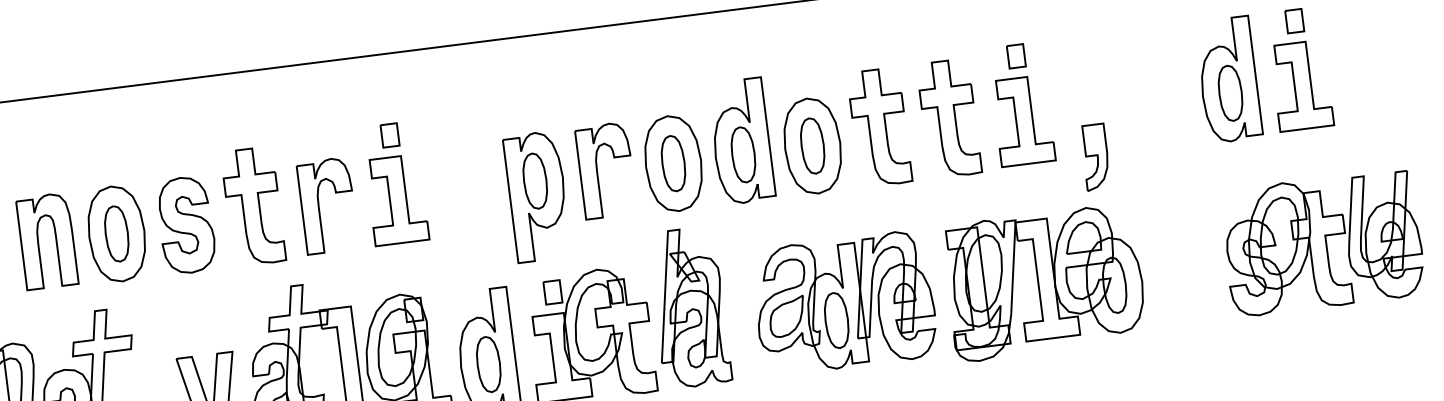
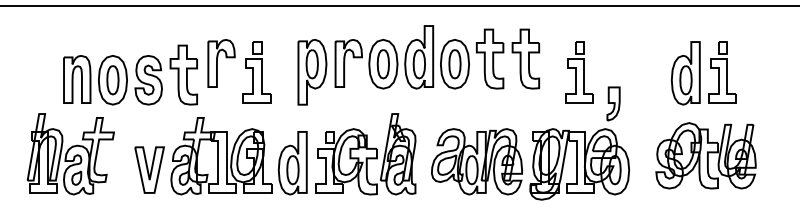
part: (742, 157) -> (418, 65), moved
part: (327, 205) -> (221, 63), moved
part: (1321, 242) -> (705, 155), moved

